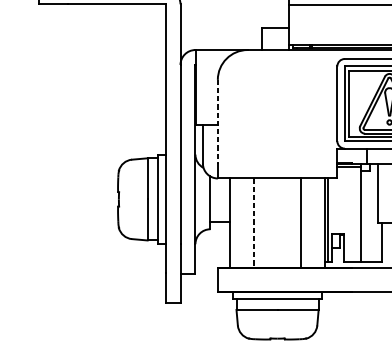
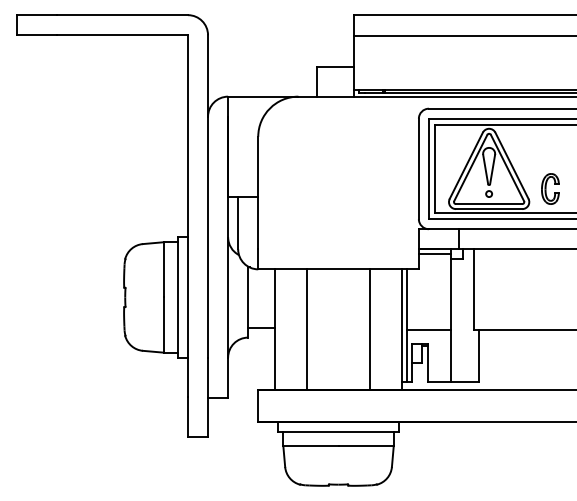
line: (218, 122) -> (258, 193), dashed -> solid
line: (253, 223) -> (306, 330), dashed -> solid
line: (344, 223) -> (428, 329), added

